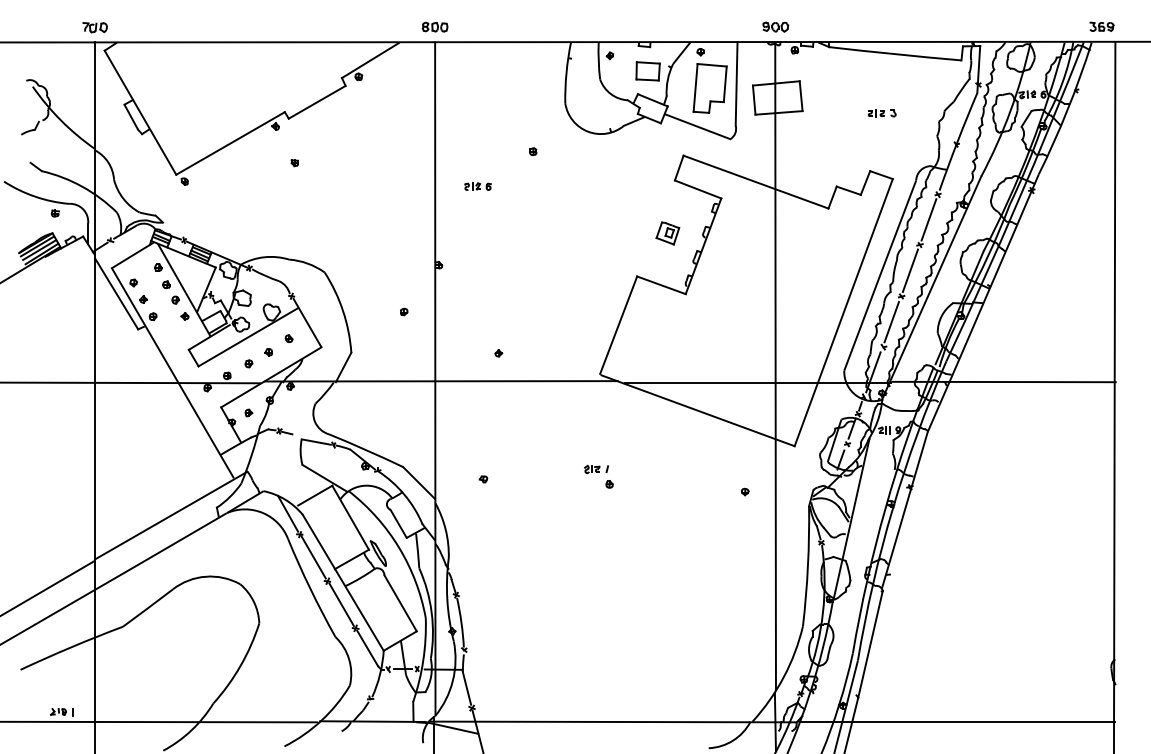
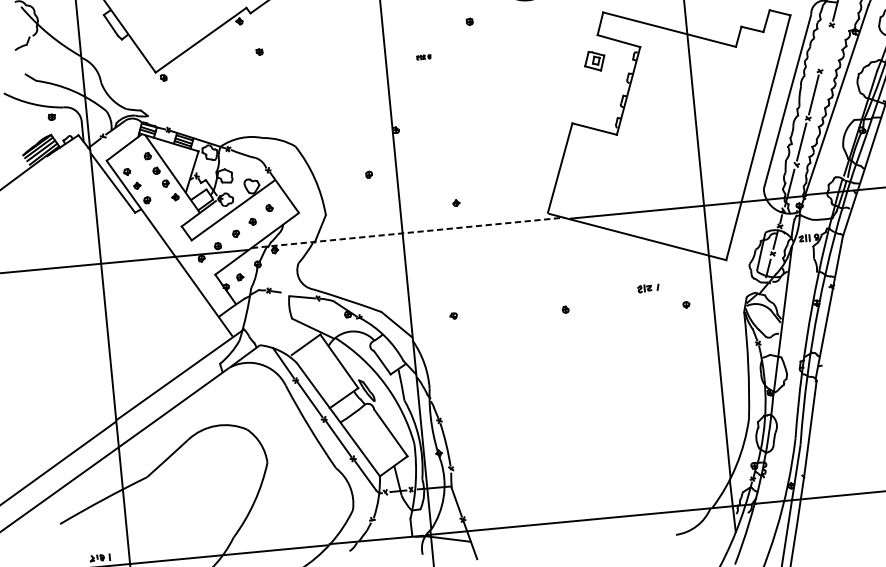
part: (477, 186) -> (423, 57), size x0.6
line: (928, 219) -> (825, 48), removed
part: (667, 233) -> (594, 61), moved
line: (441, 381) -> (408, 233), solid -> dashed
part: (596, 468) -> (648, 287), moved

